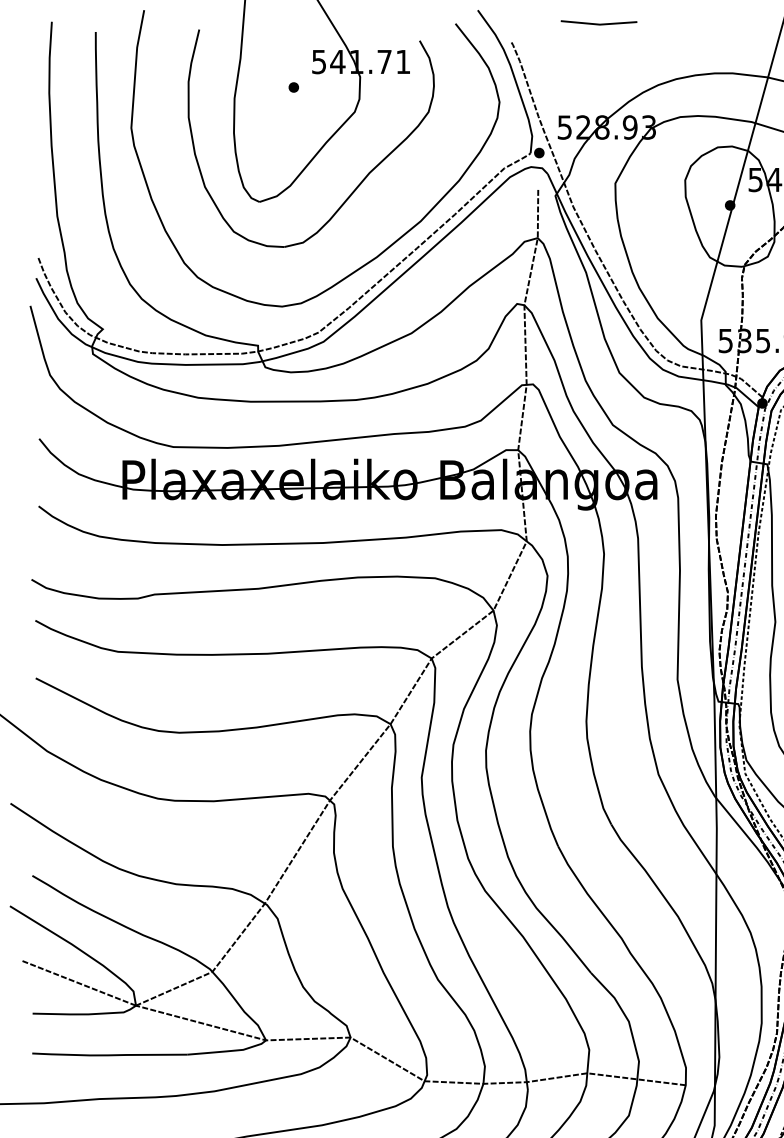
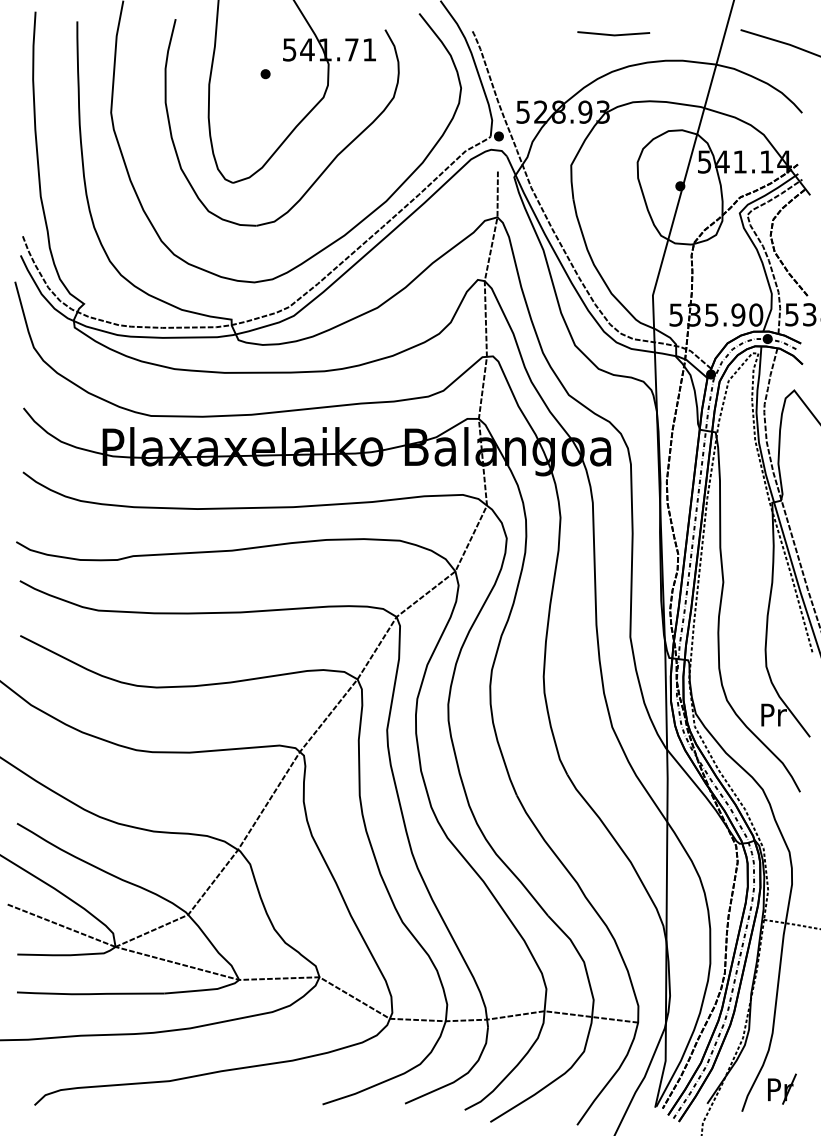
line: (598, 23) -> (613, 34), moved

